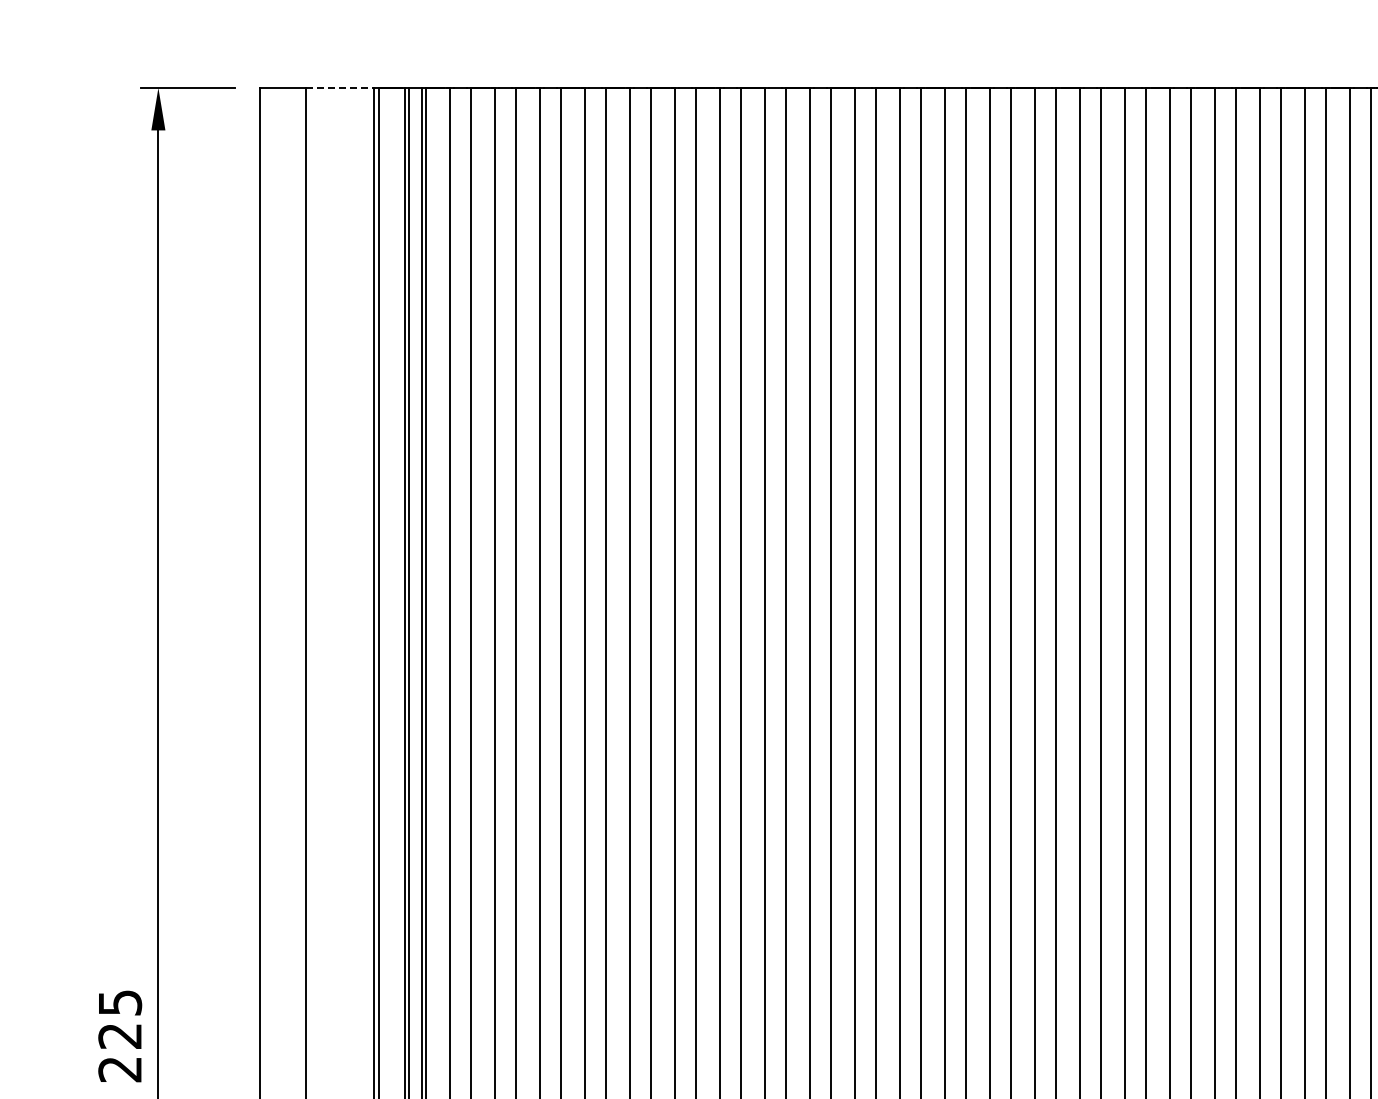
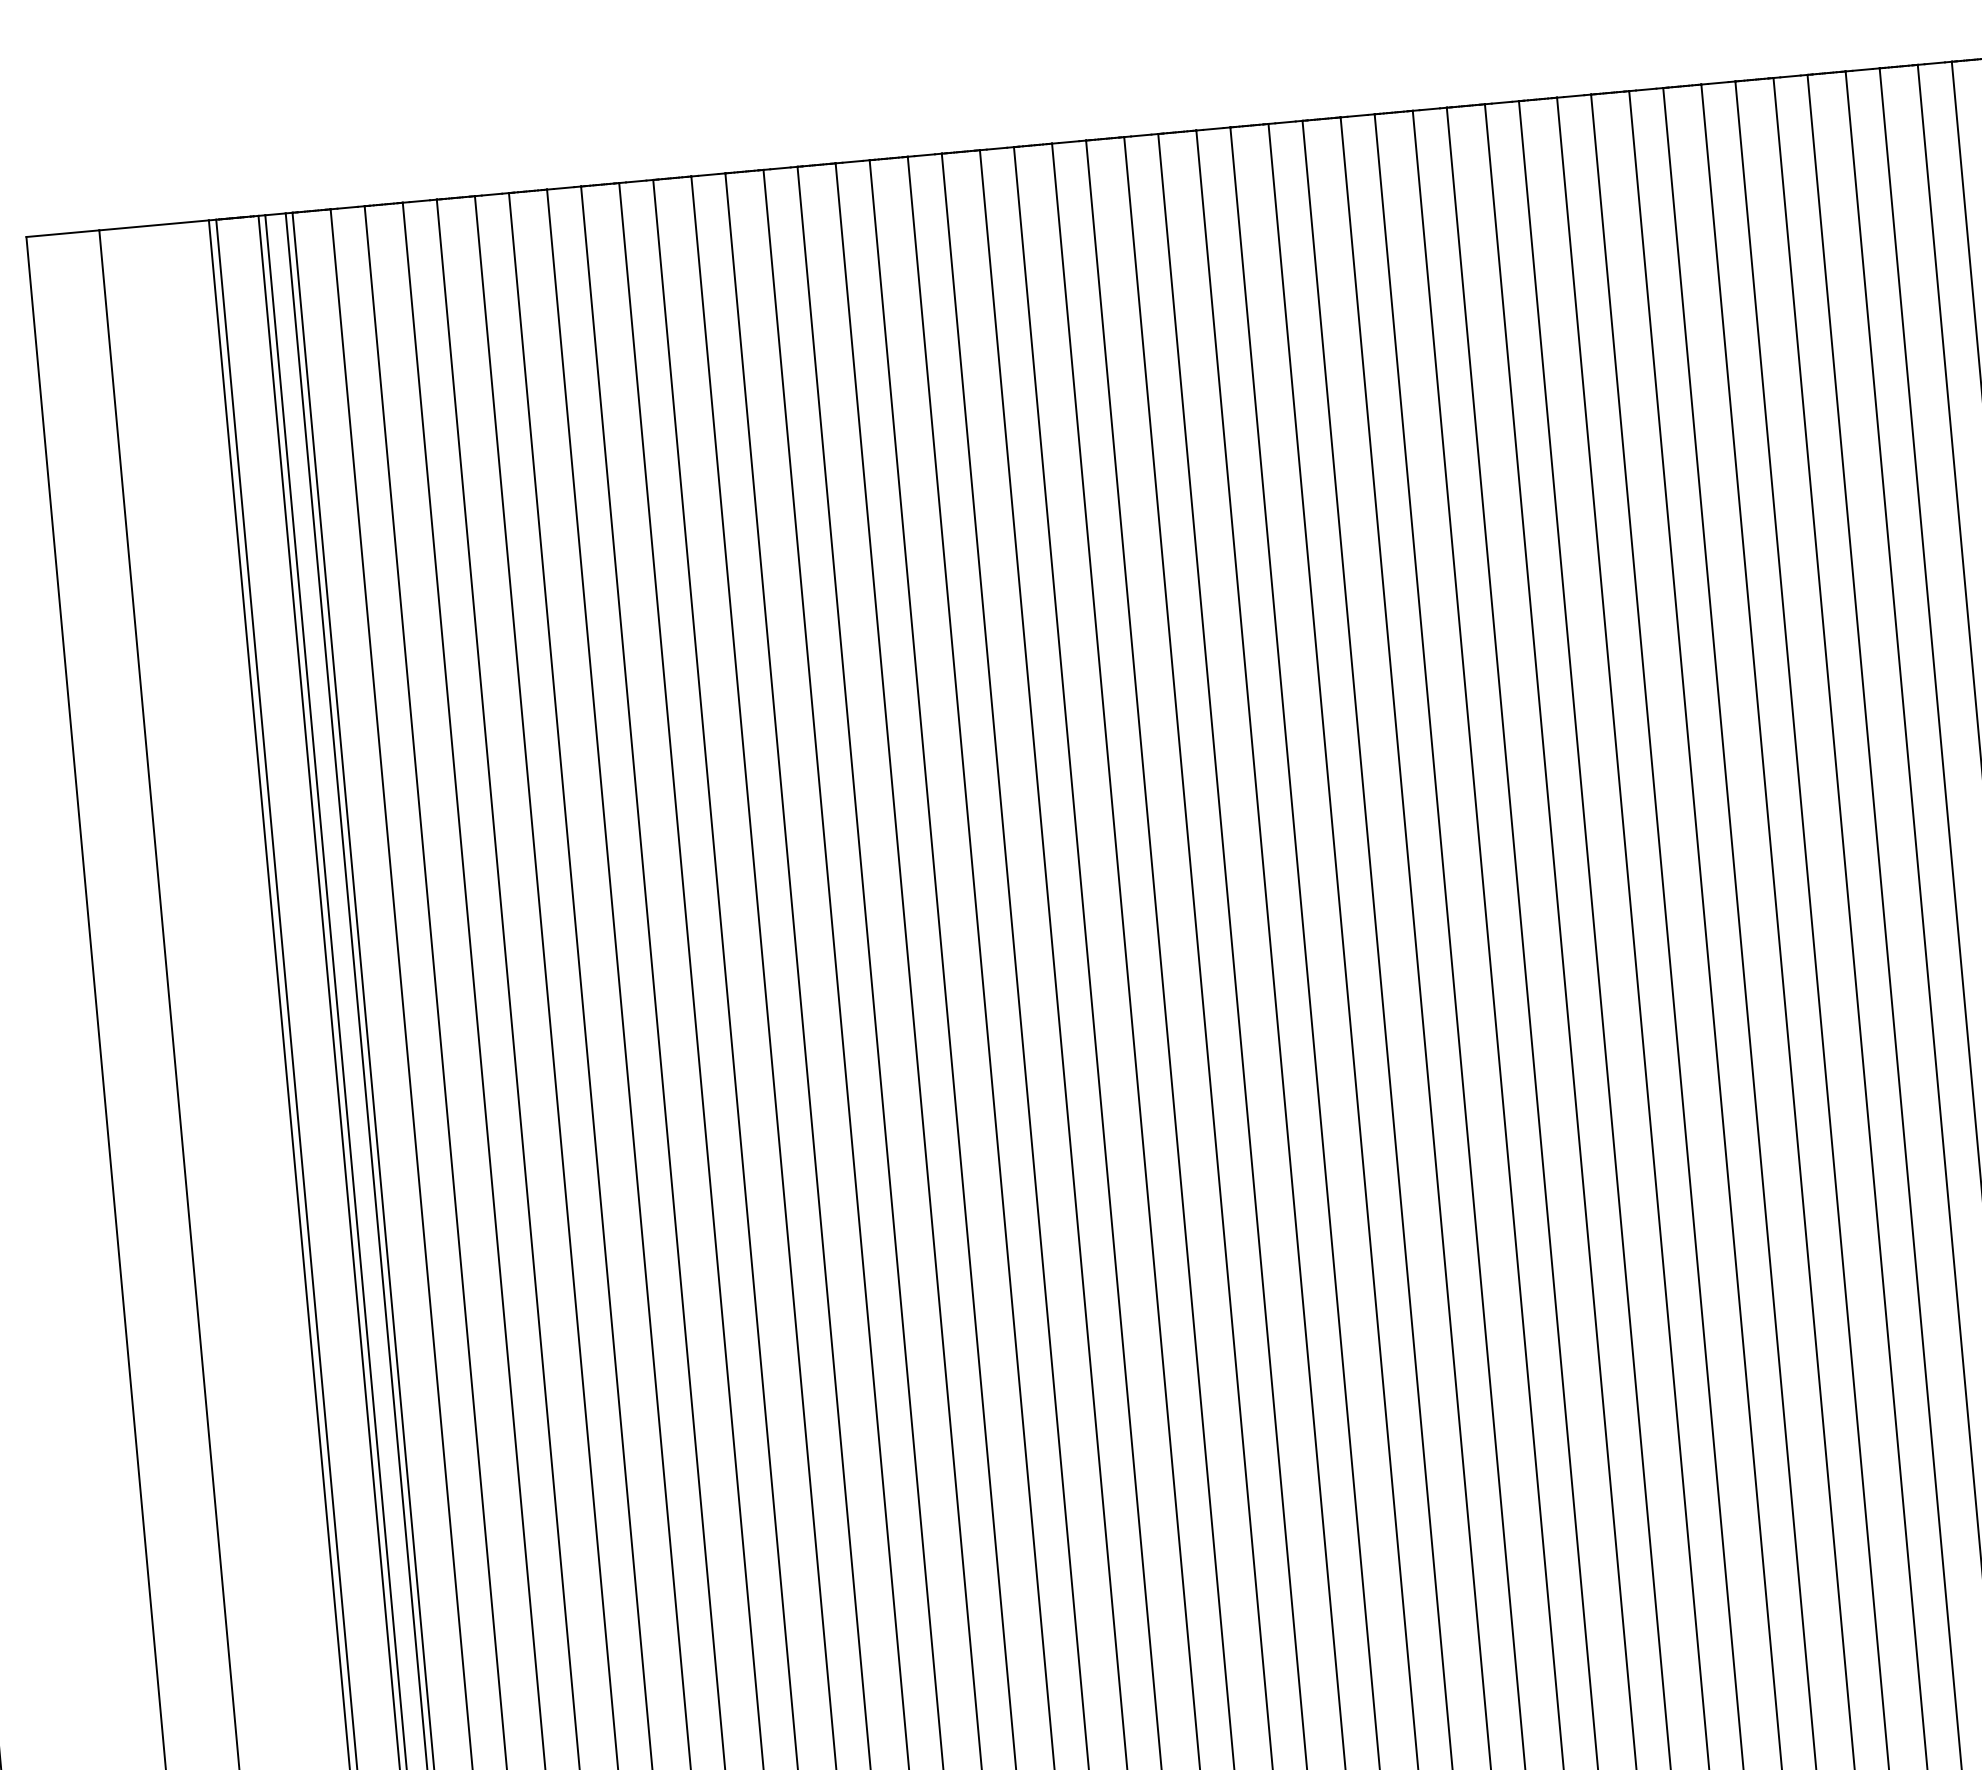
line: (340, 88) -> (155, 226), dashed -> solid

